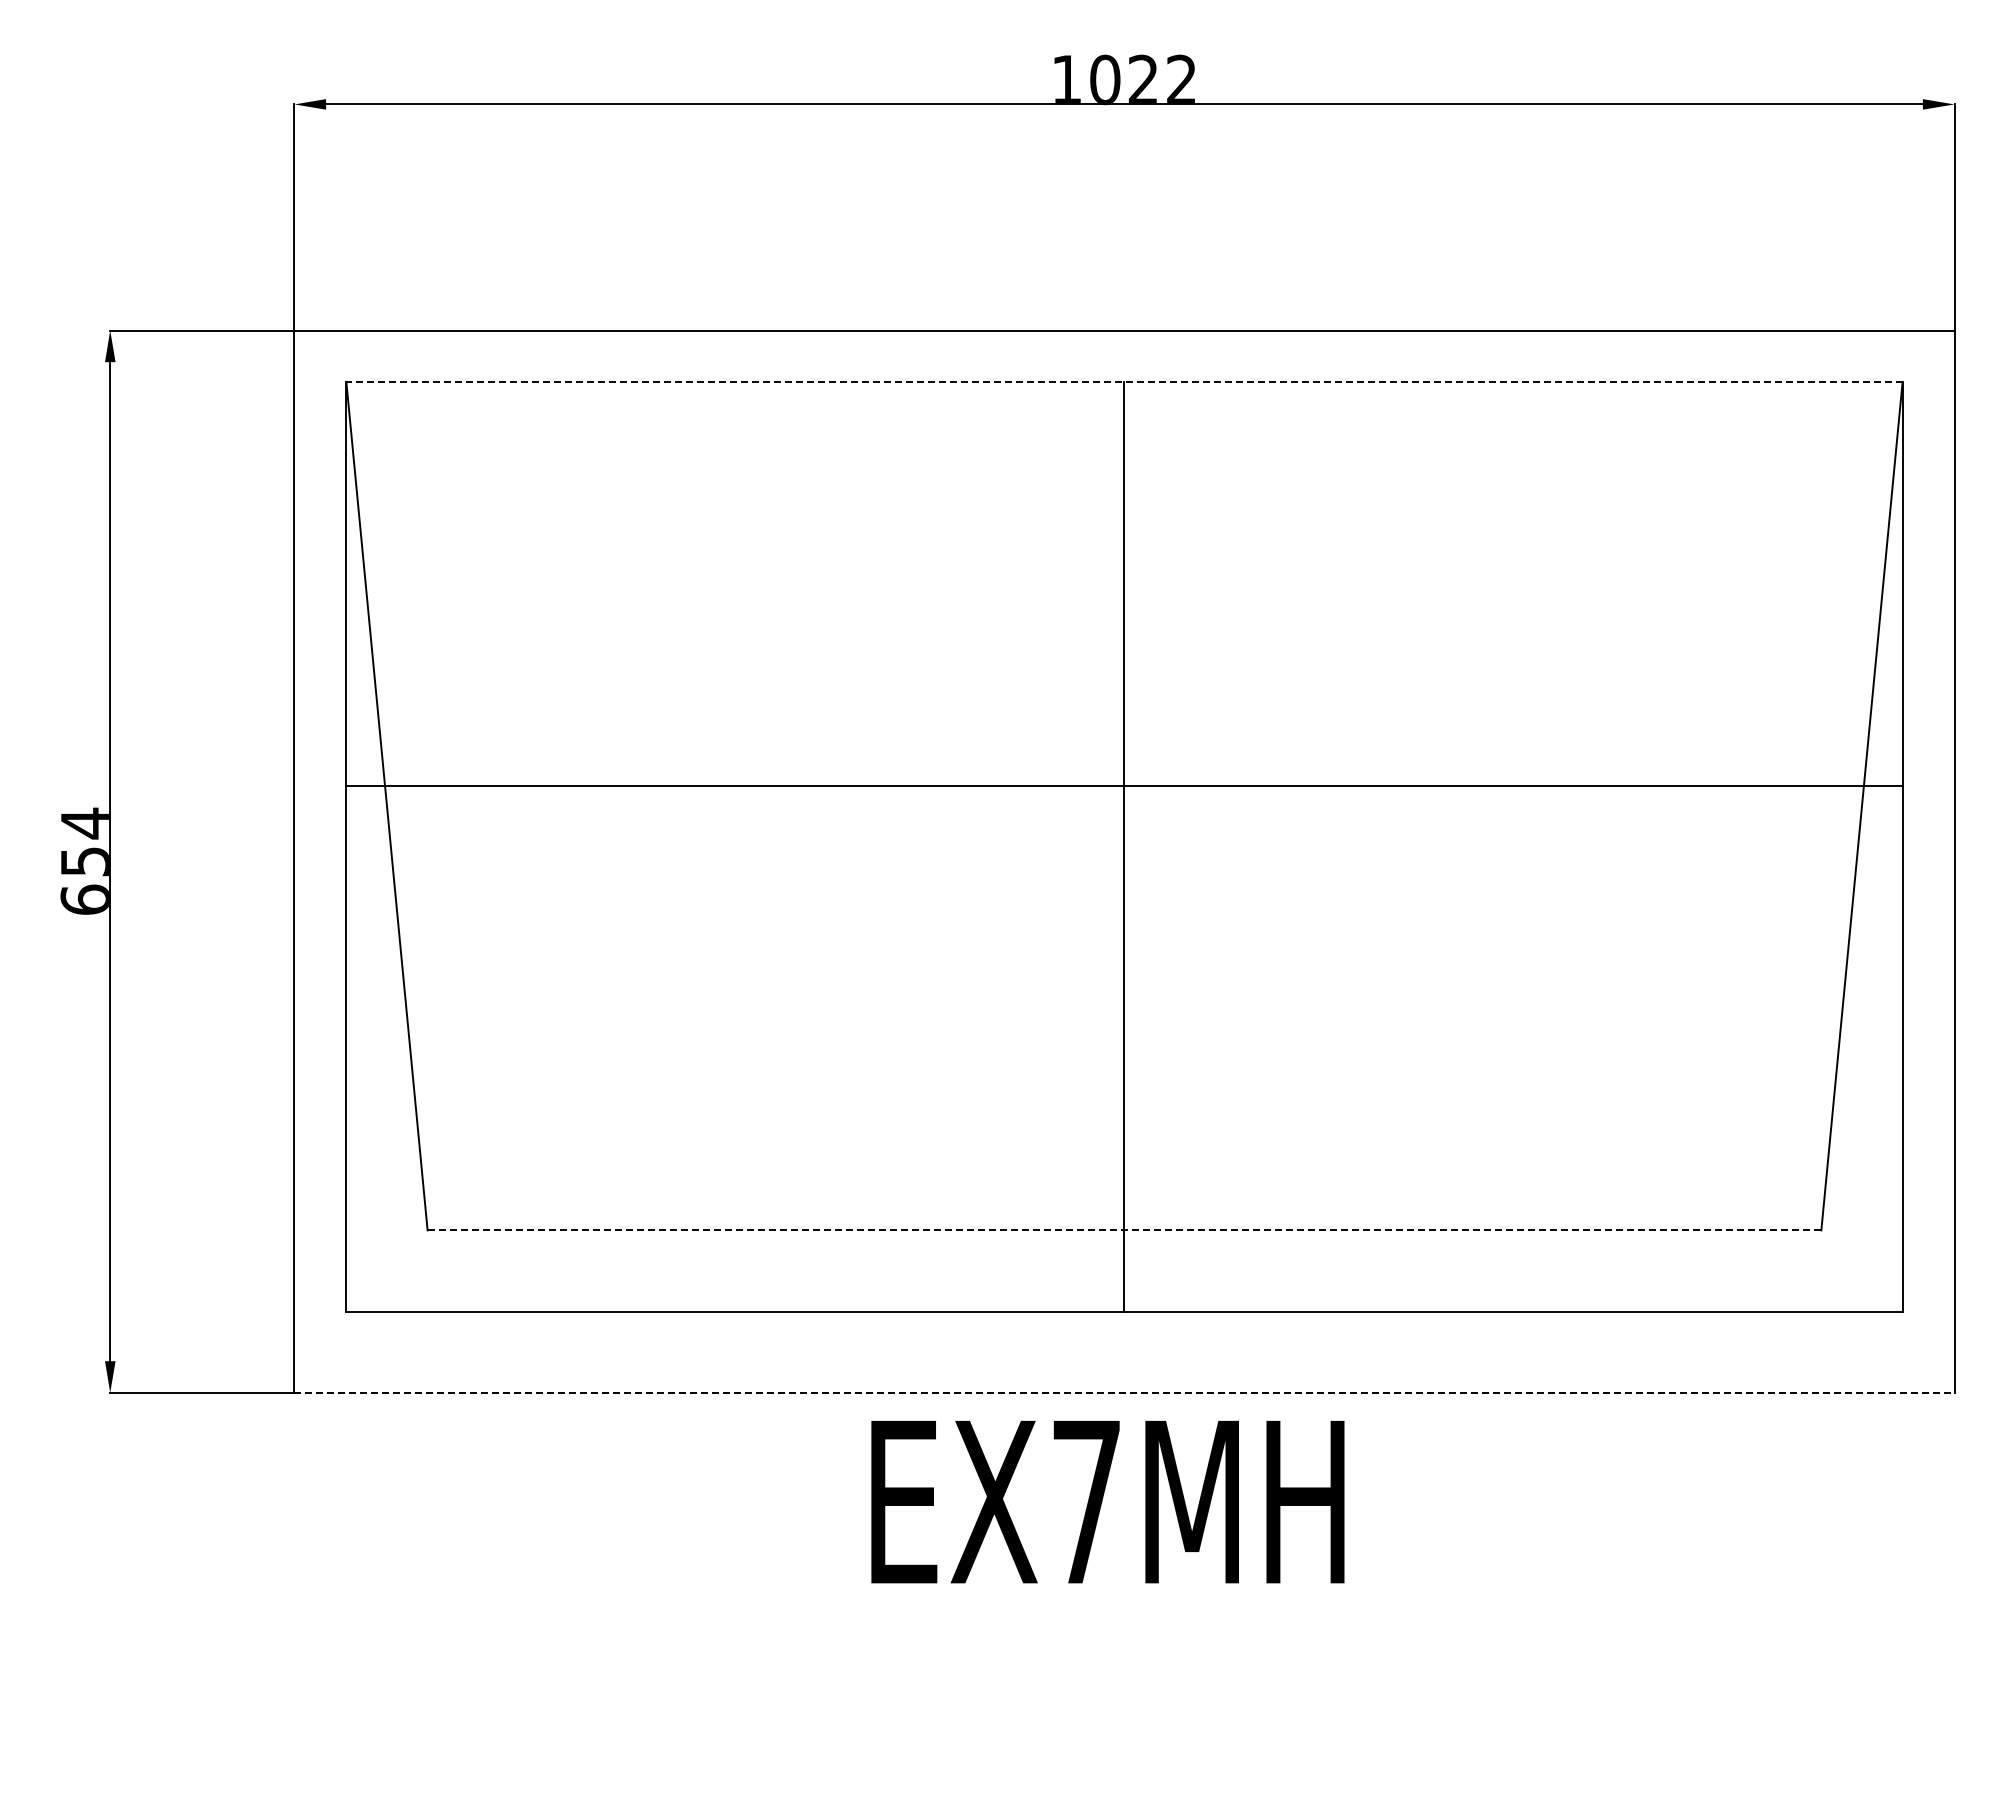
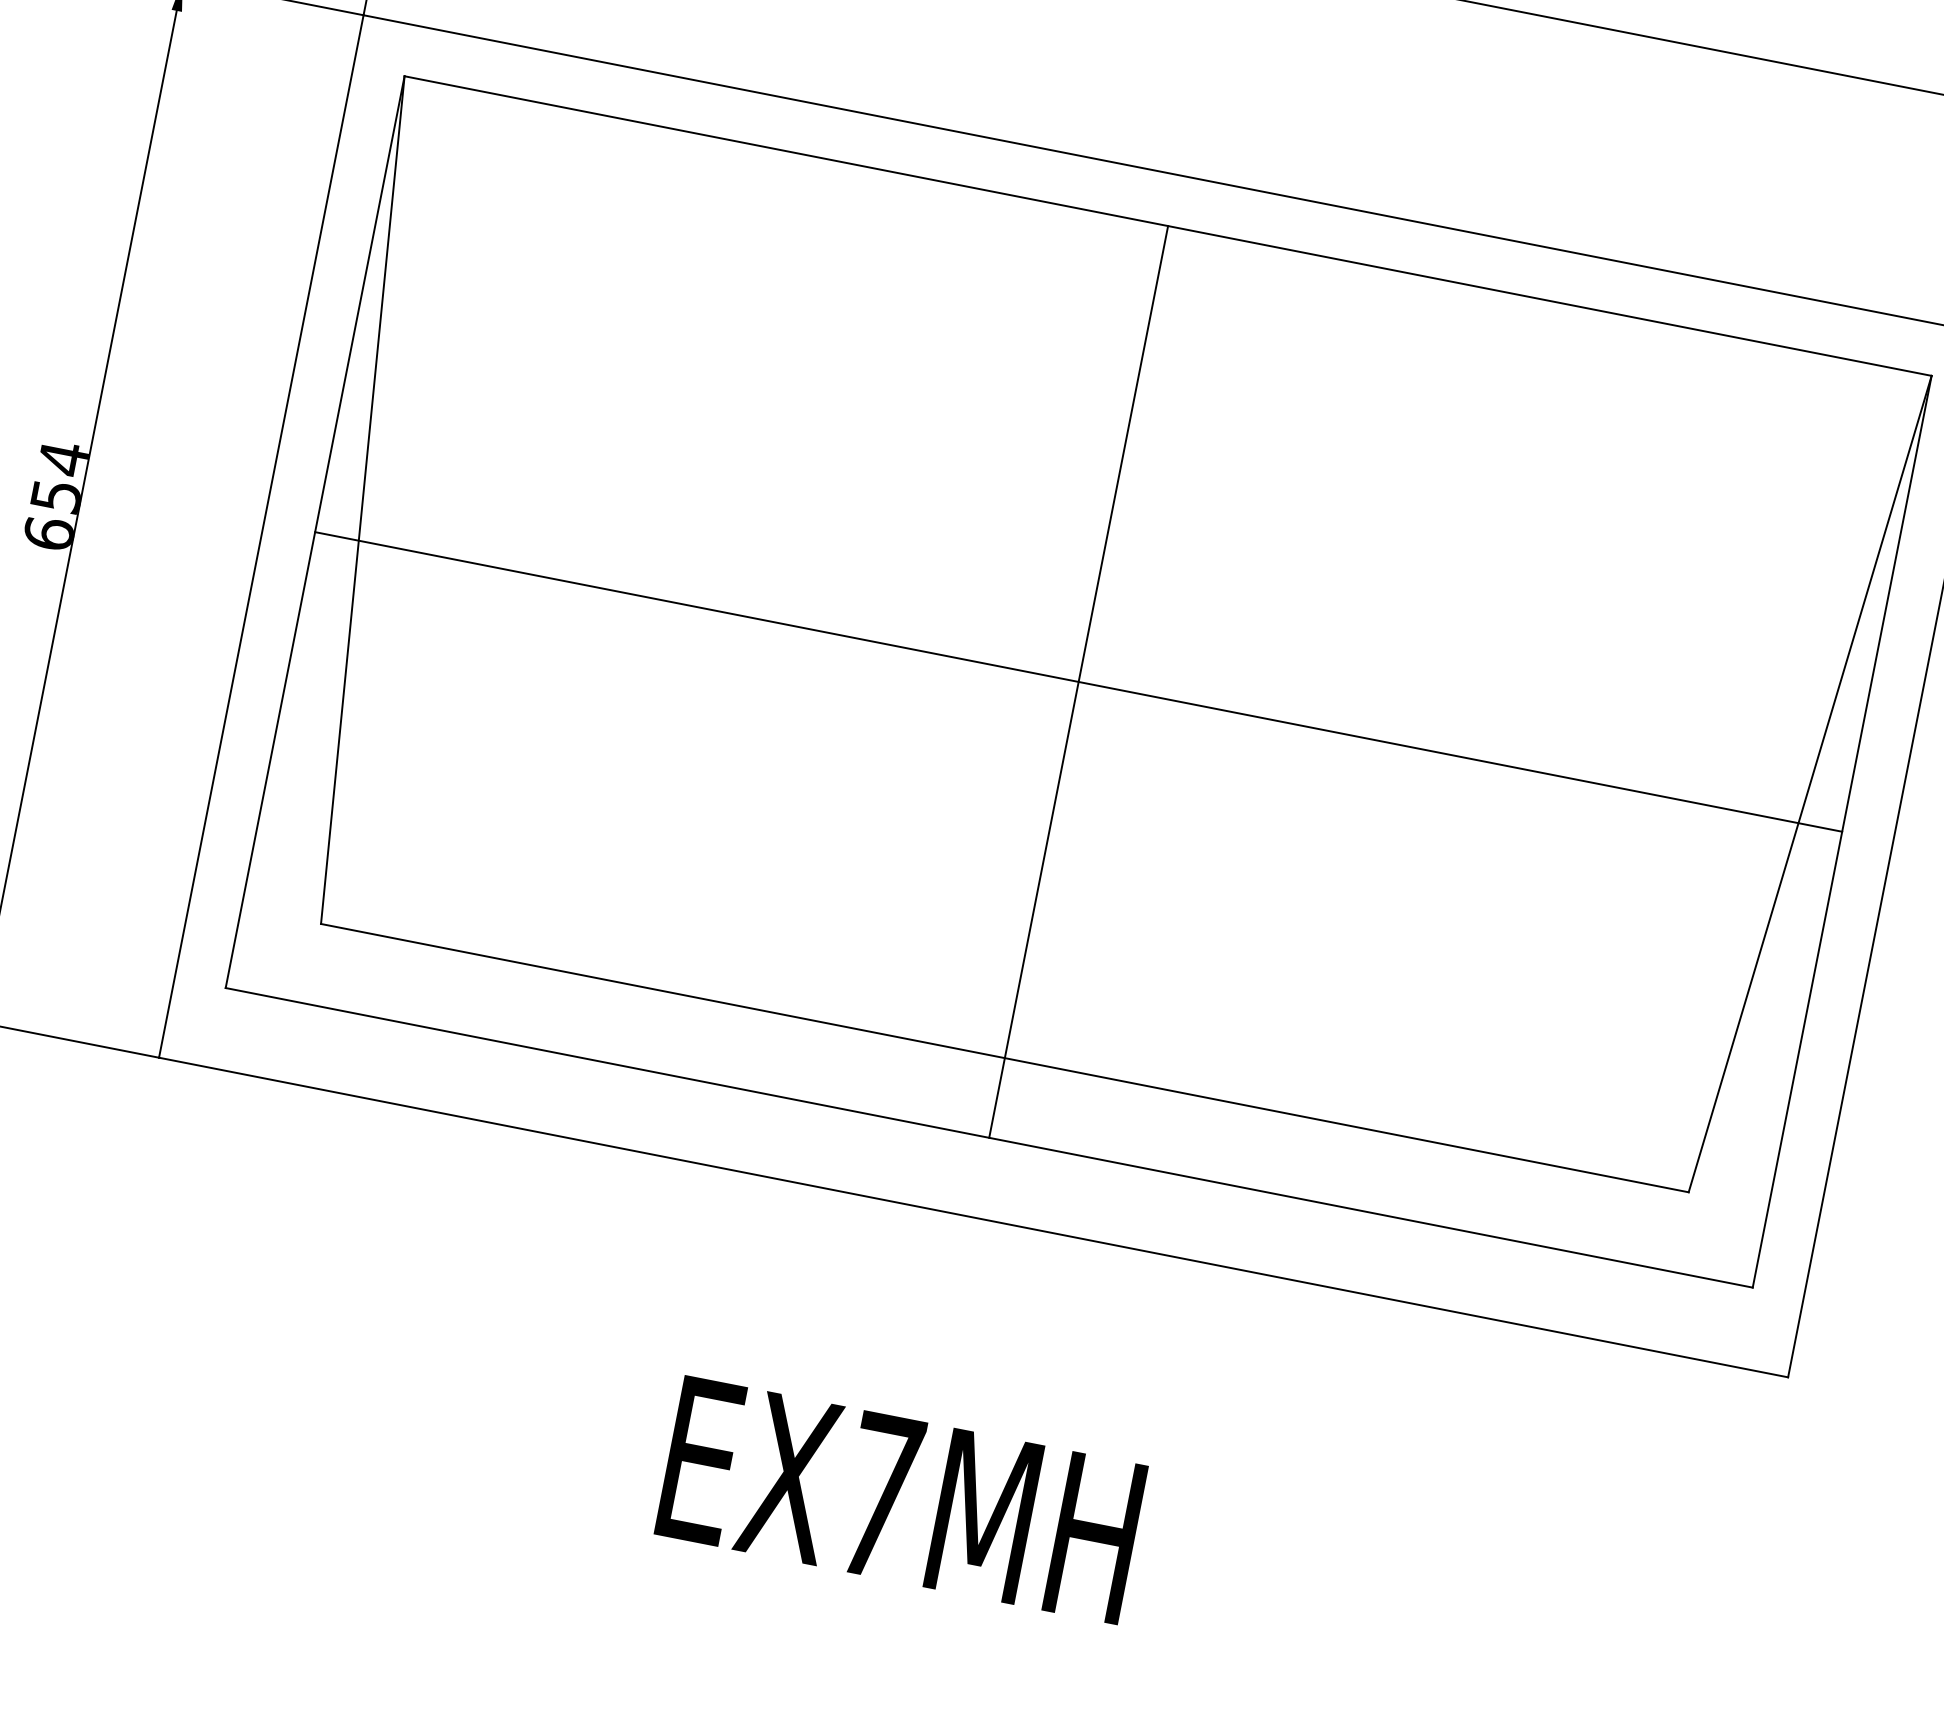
line: (1123, 382) -> (1167, 225), dashed -> solid
line: (1124, 786) -> (1078, 682), moved
line: (1124, 1230) -> (1004, 1058), dashed -> solid
line: (1124, 1392) -> (973, 1217), dashed -> solid
text: (1107, 1502) -> (900, 1500), moved

